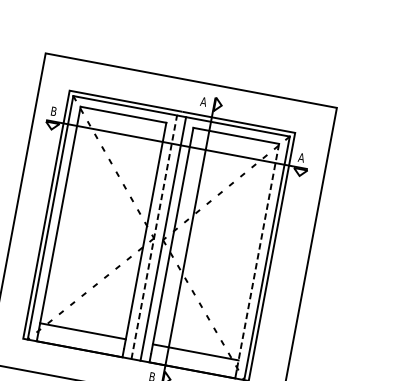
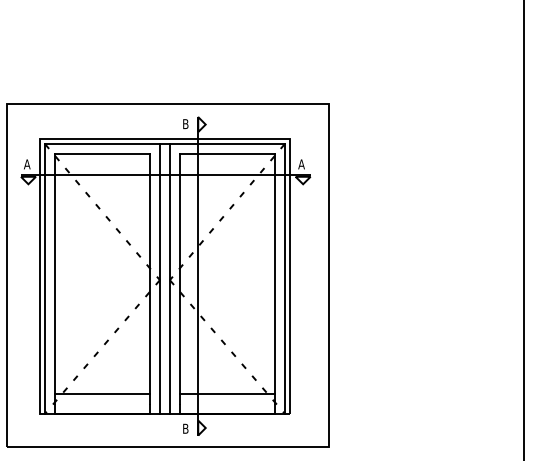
text: (203, 102) -> (185, 124), A -> B
text: (54, 111) -> (27, 164), B -> A
line: (153, 236) -> (159, 278), dashed -> solid
line: (257, 256) -> (274, 278), dashed -> solid

